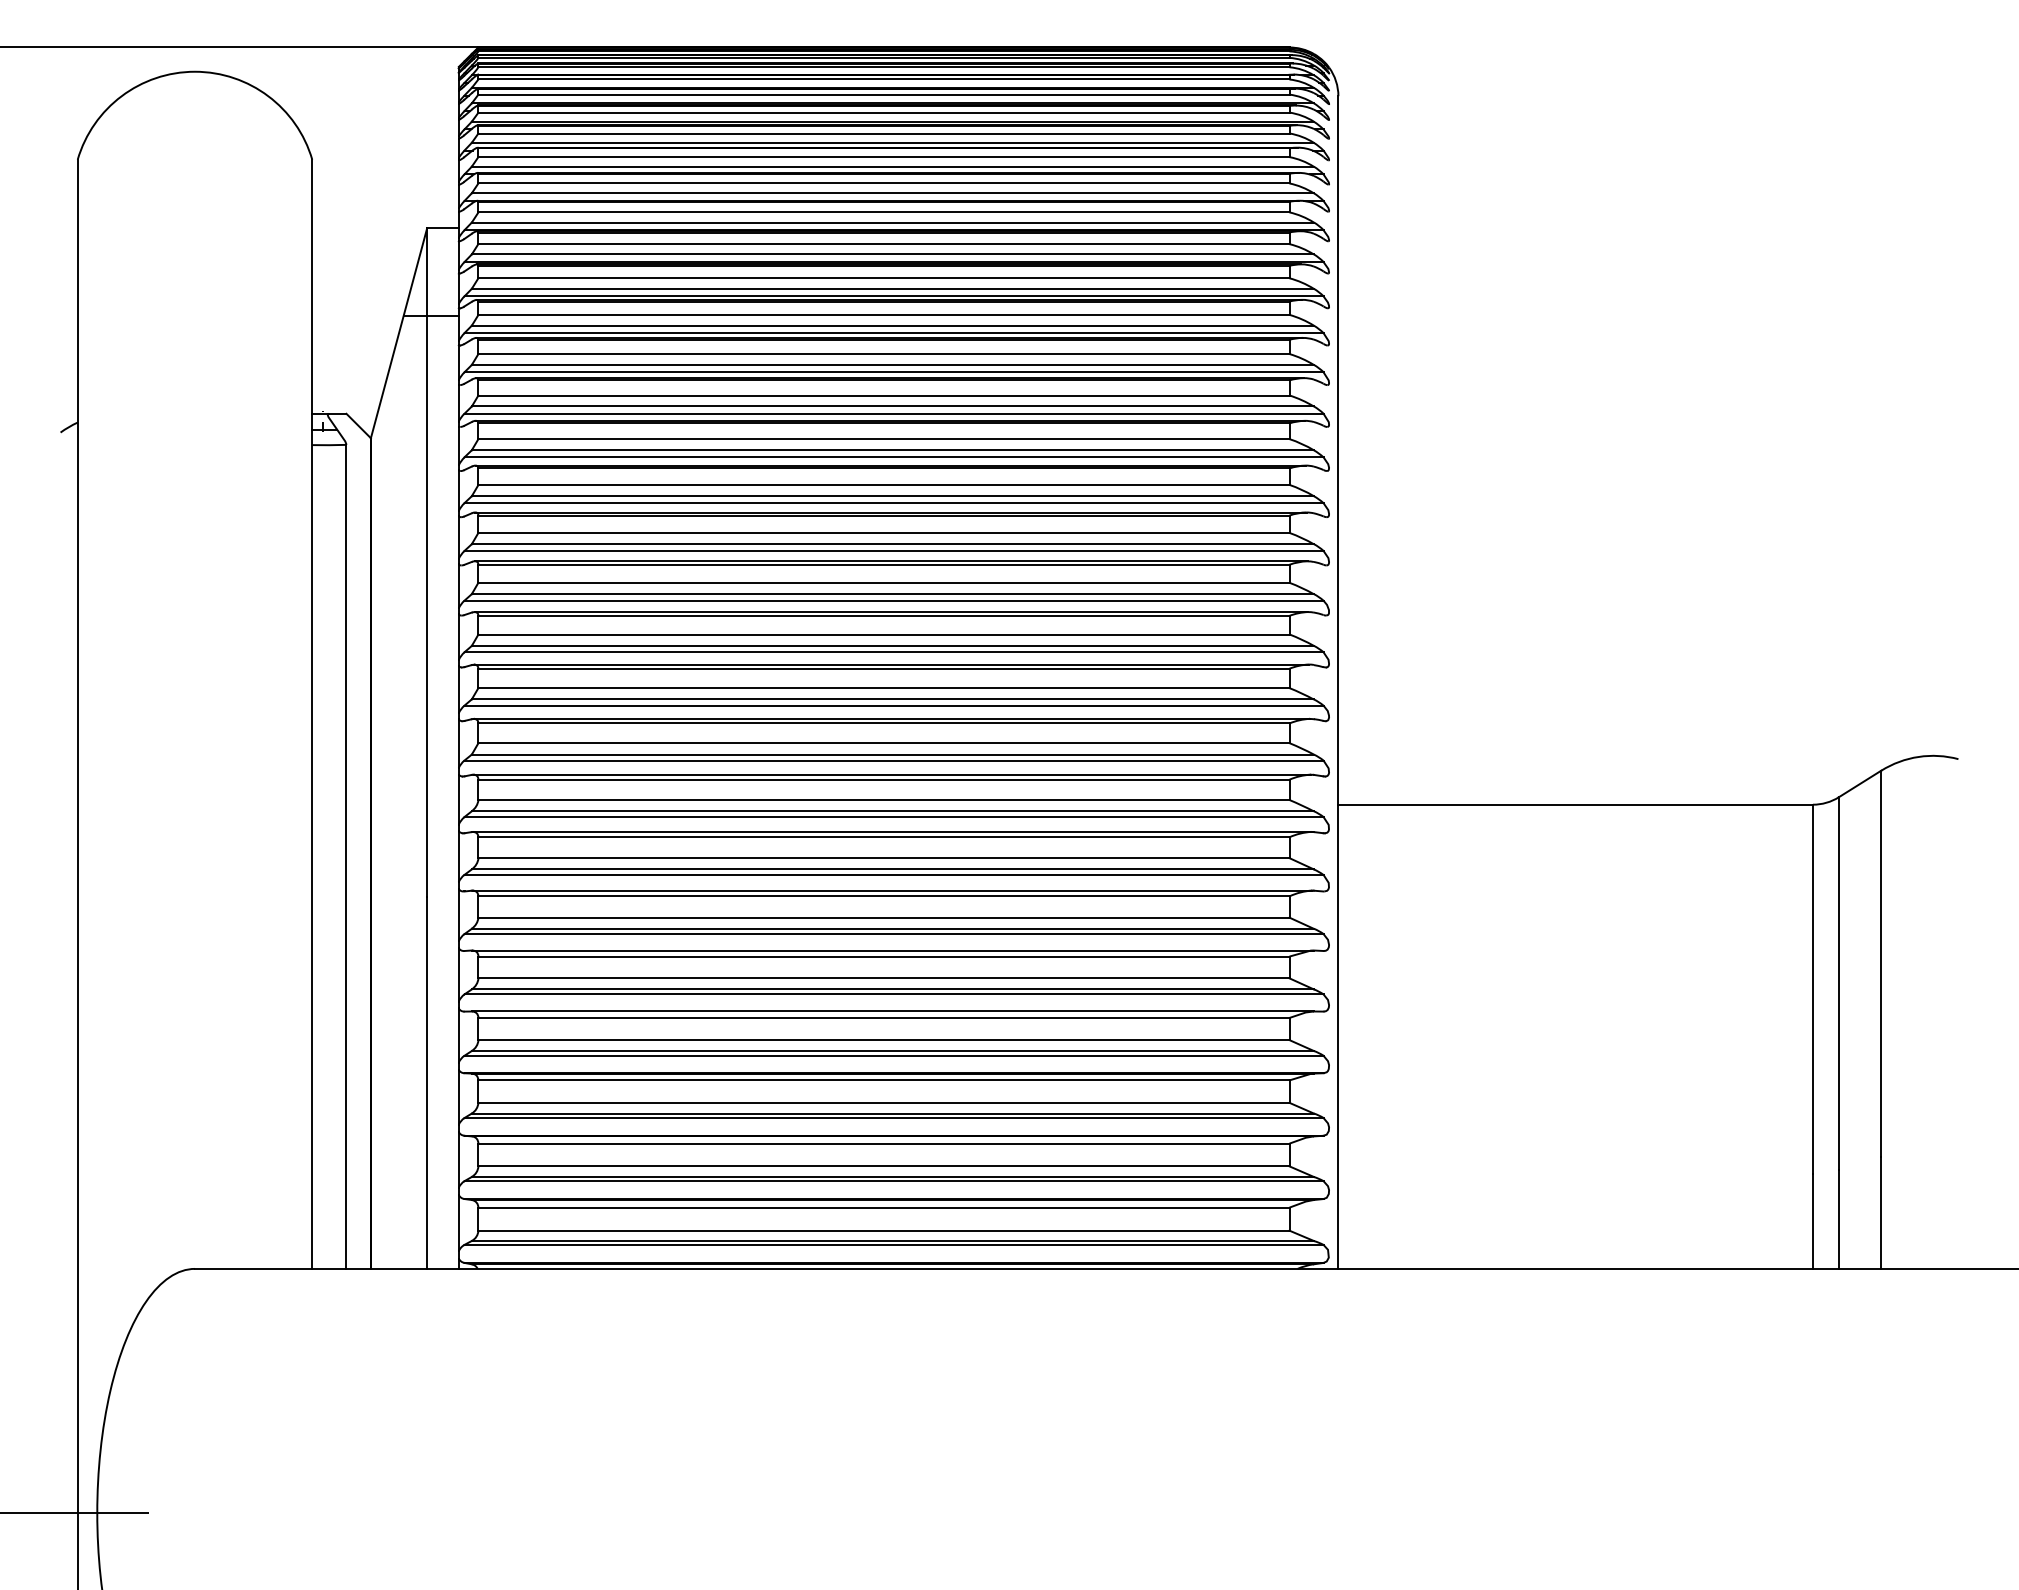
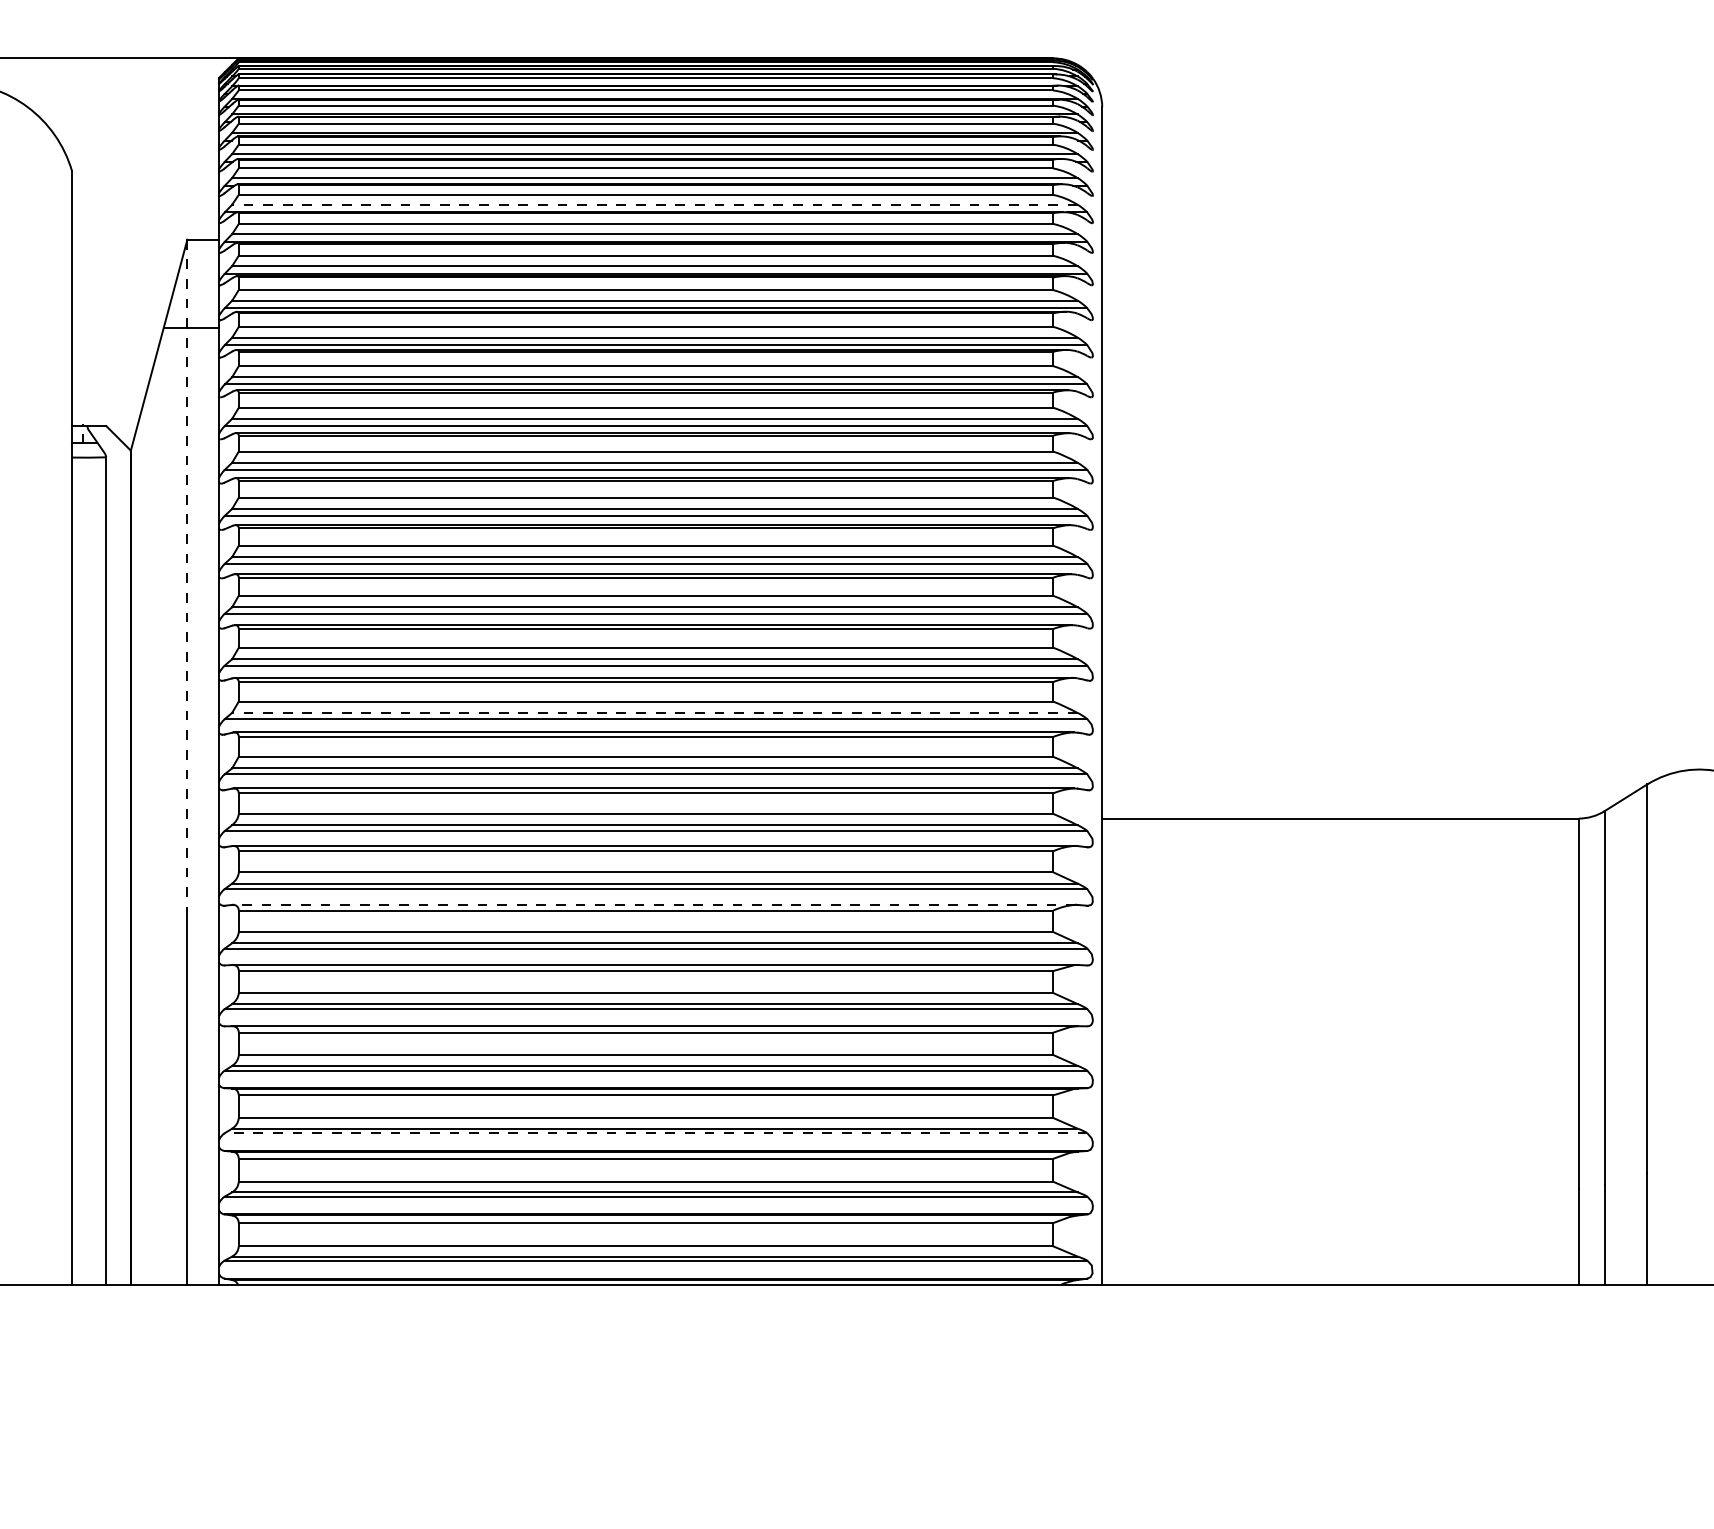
line: (892, 193) -> (654, 204), solid -> dashed
line: (427, 563) -> (187, 576), solid -> dashed
line: (892, 699) -> (654, 712), solid -> dashed
line: (892, 890) -> (654, 904), solid -> dashed
line: (894, 1118) -> (656, 1133), solid -> dashed

